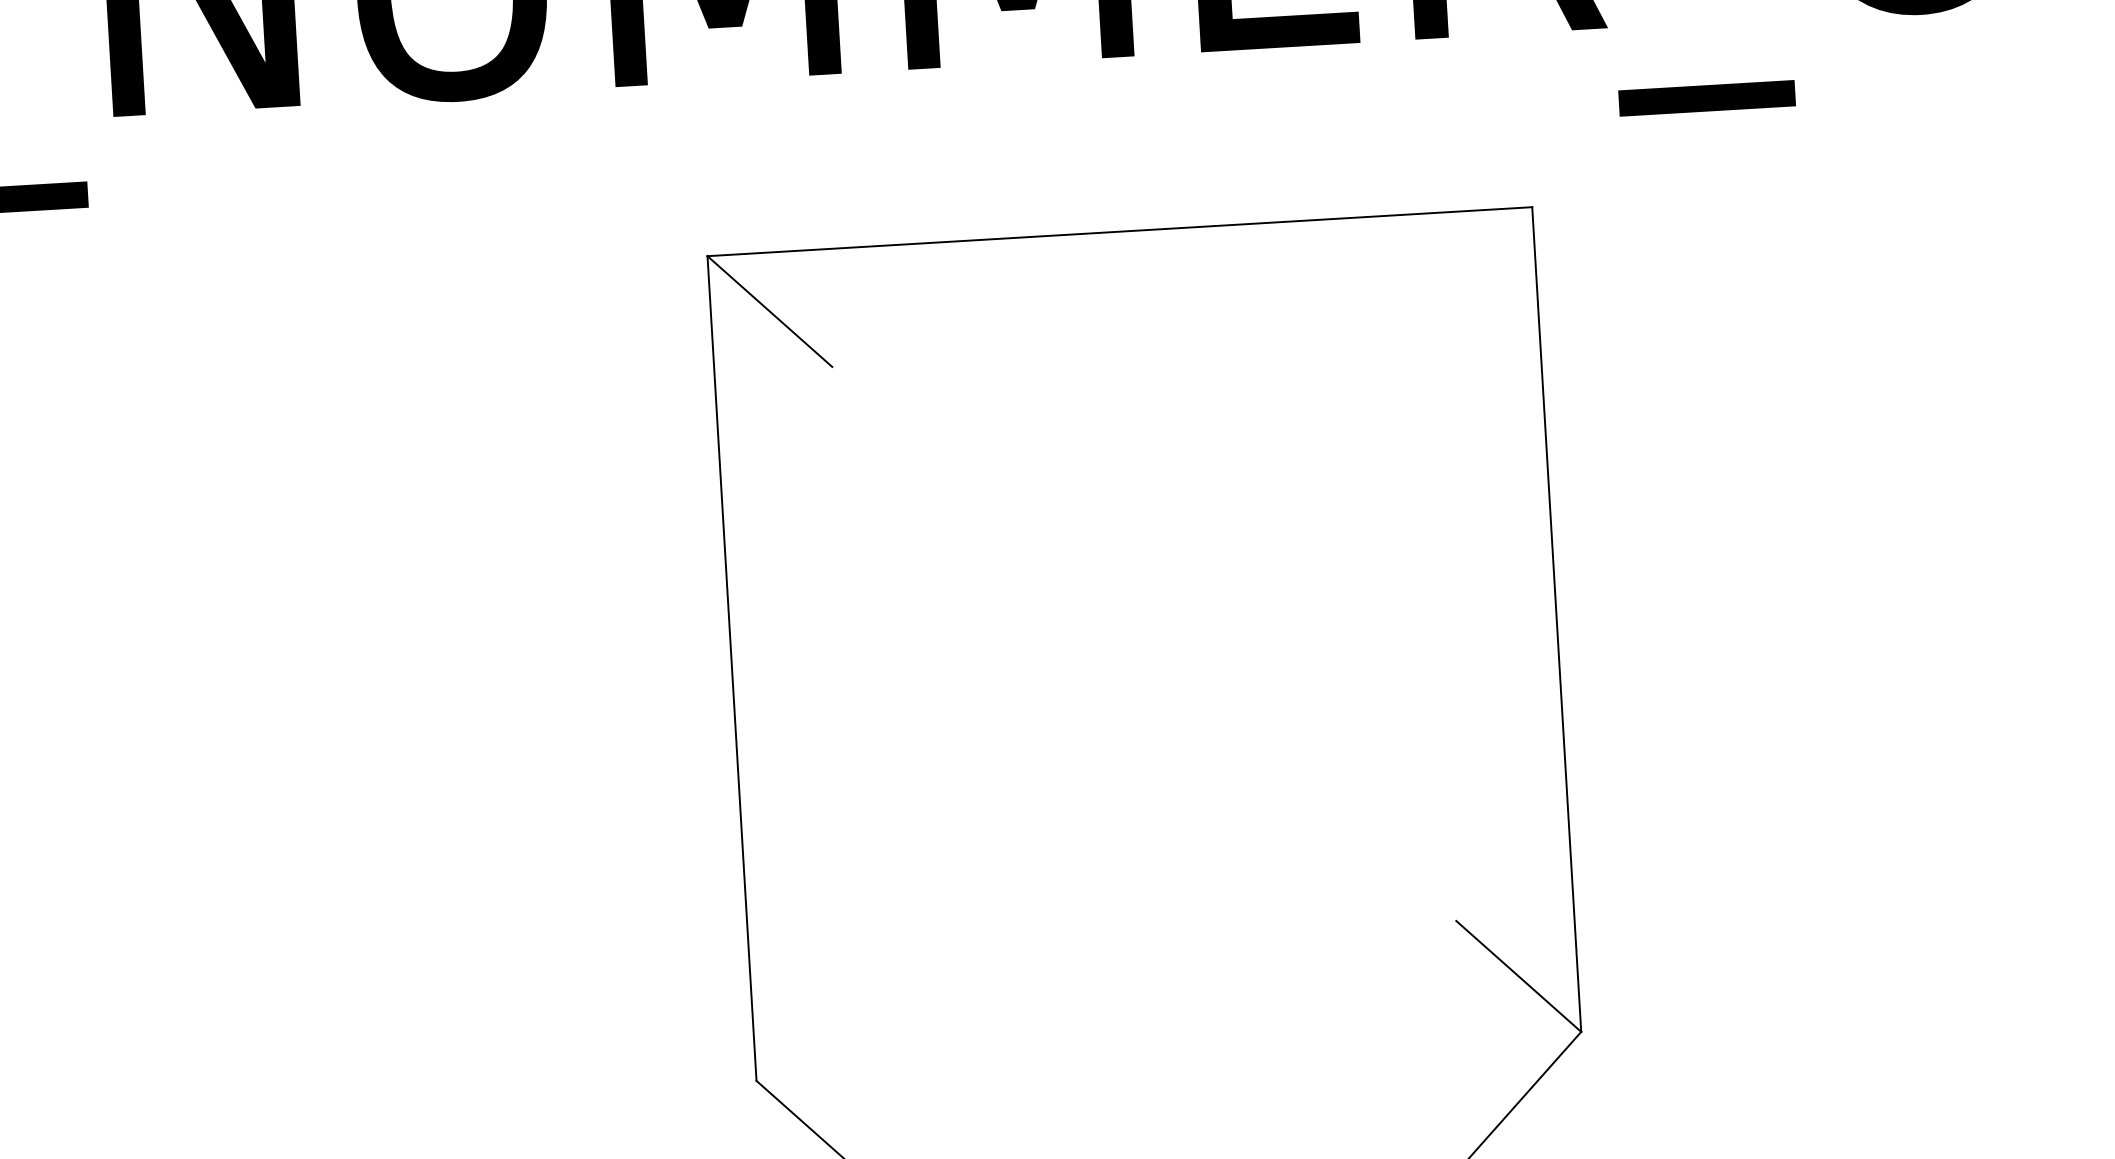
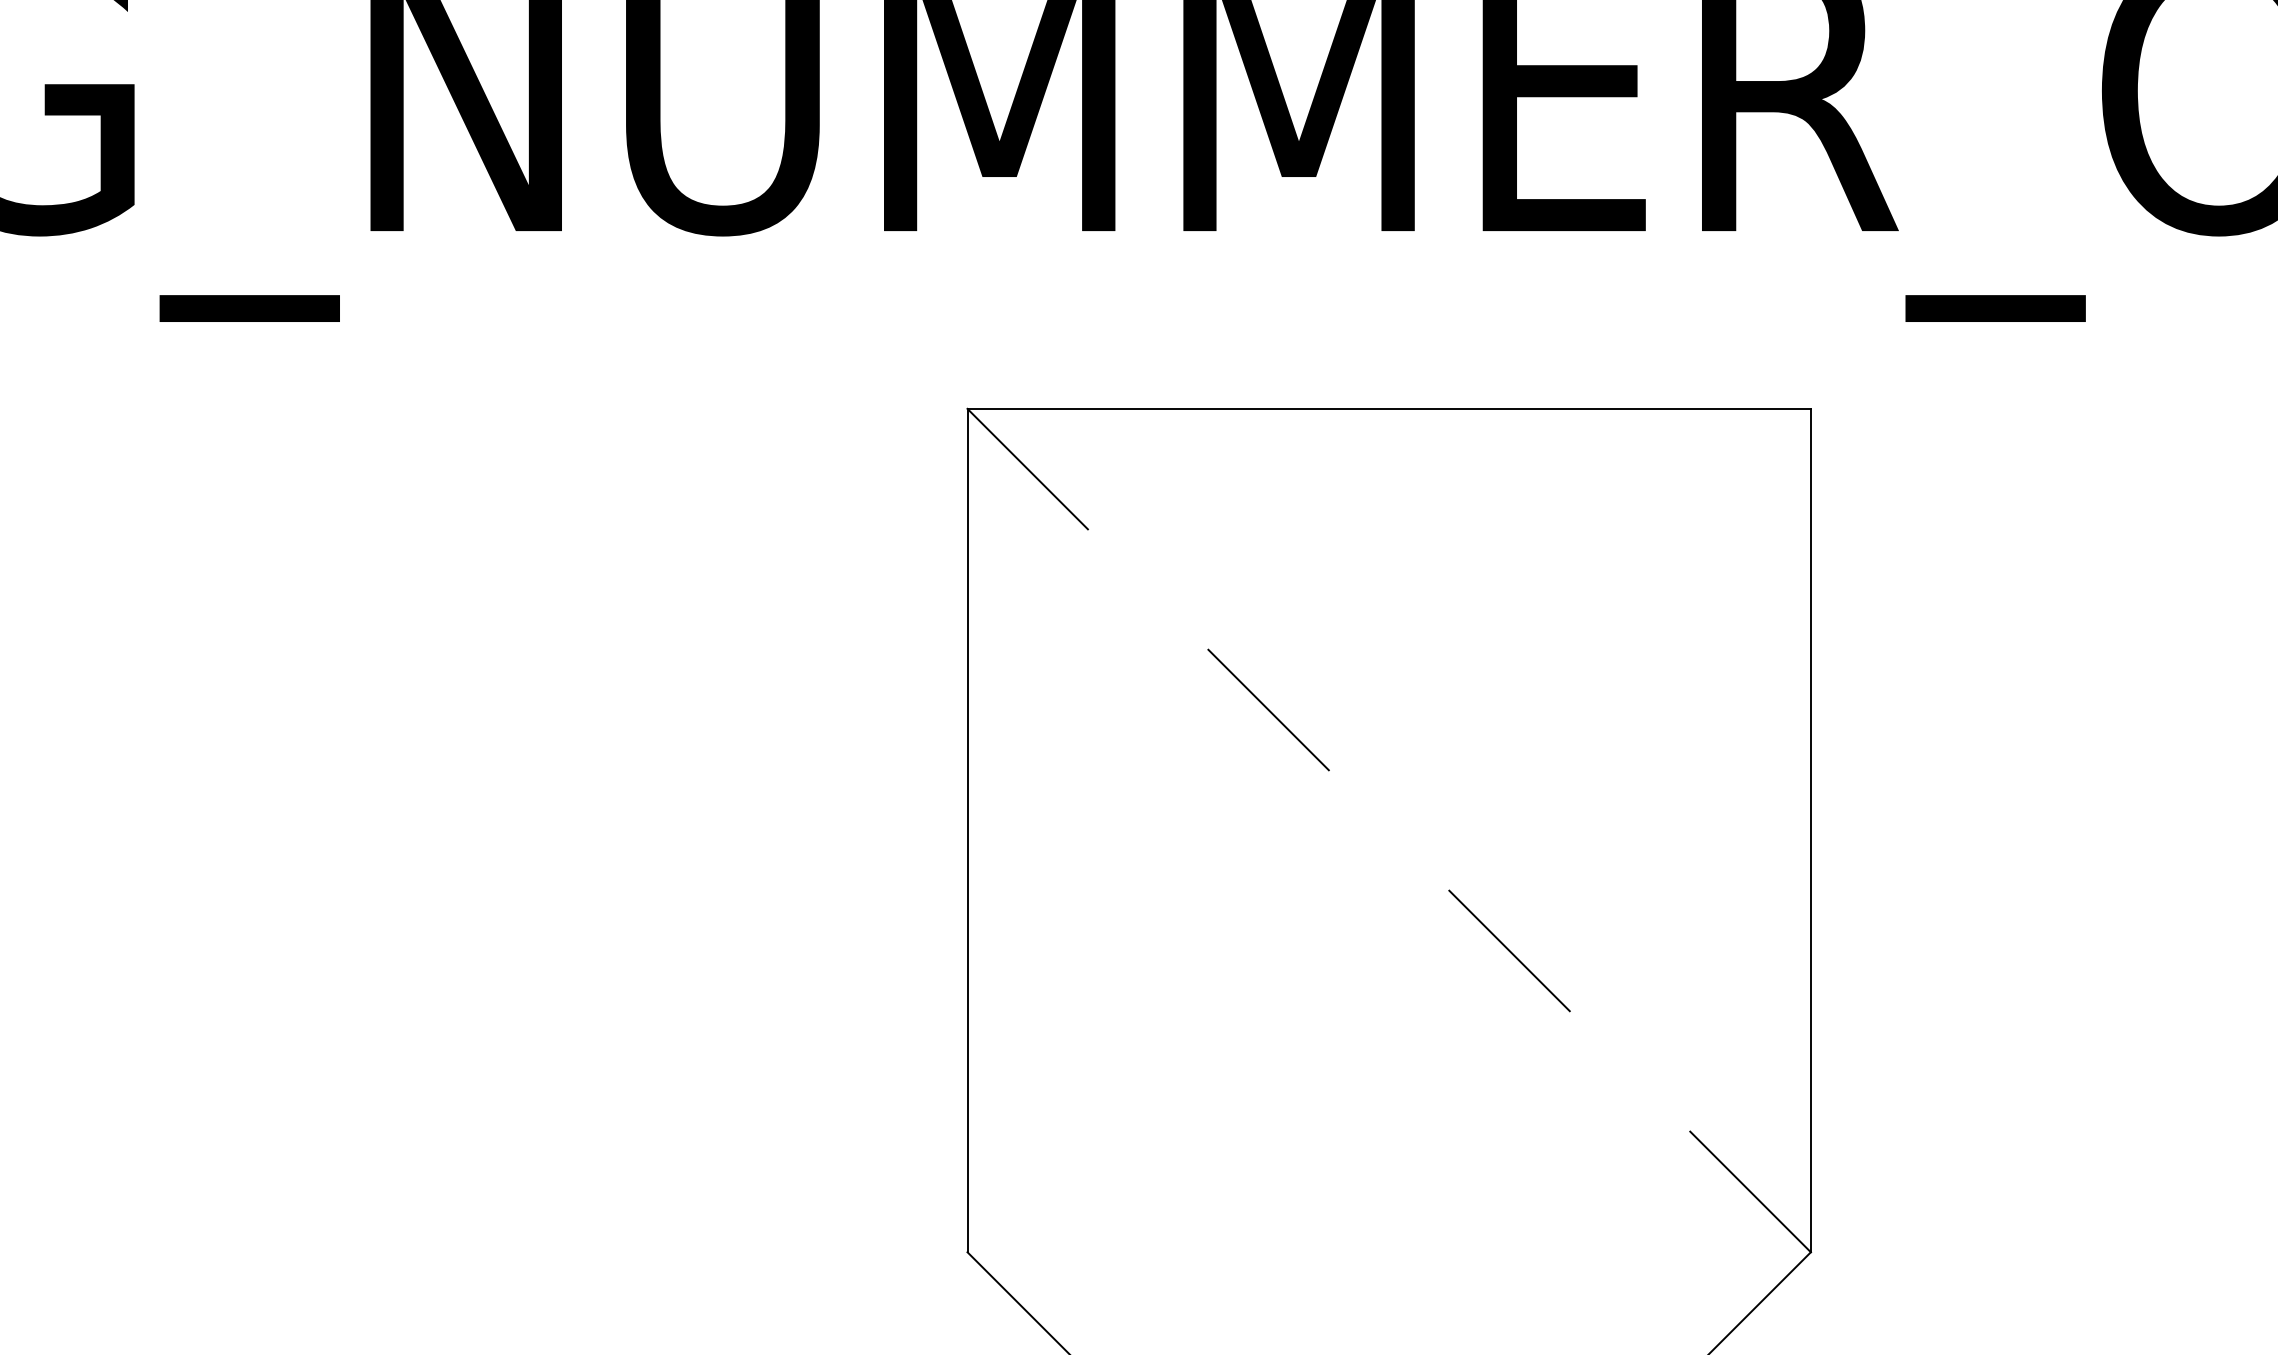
line: (1019, 532) -> (1268, 709), added
line: (1268, 754) -> (1509, 950), added

